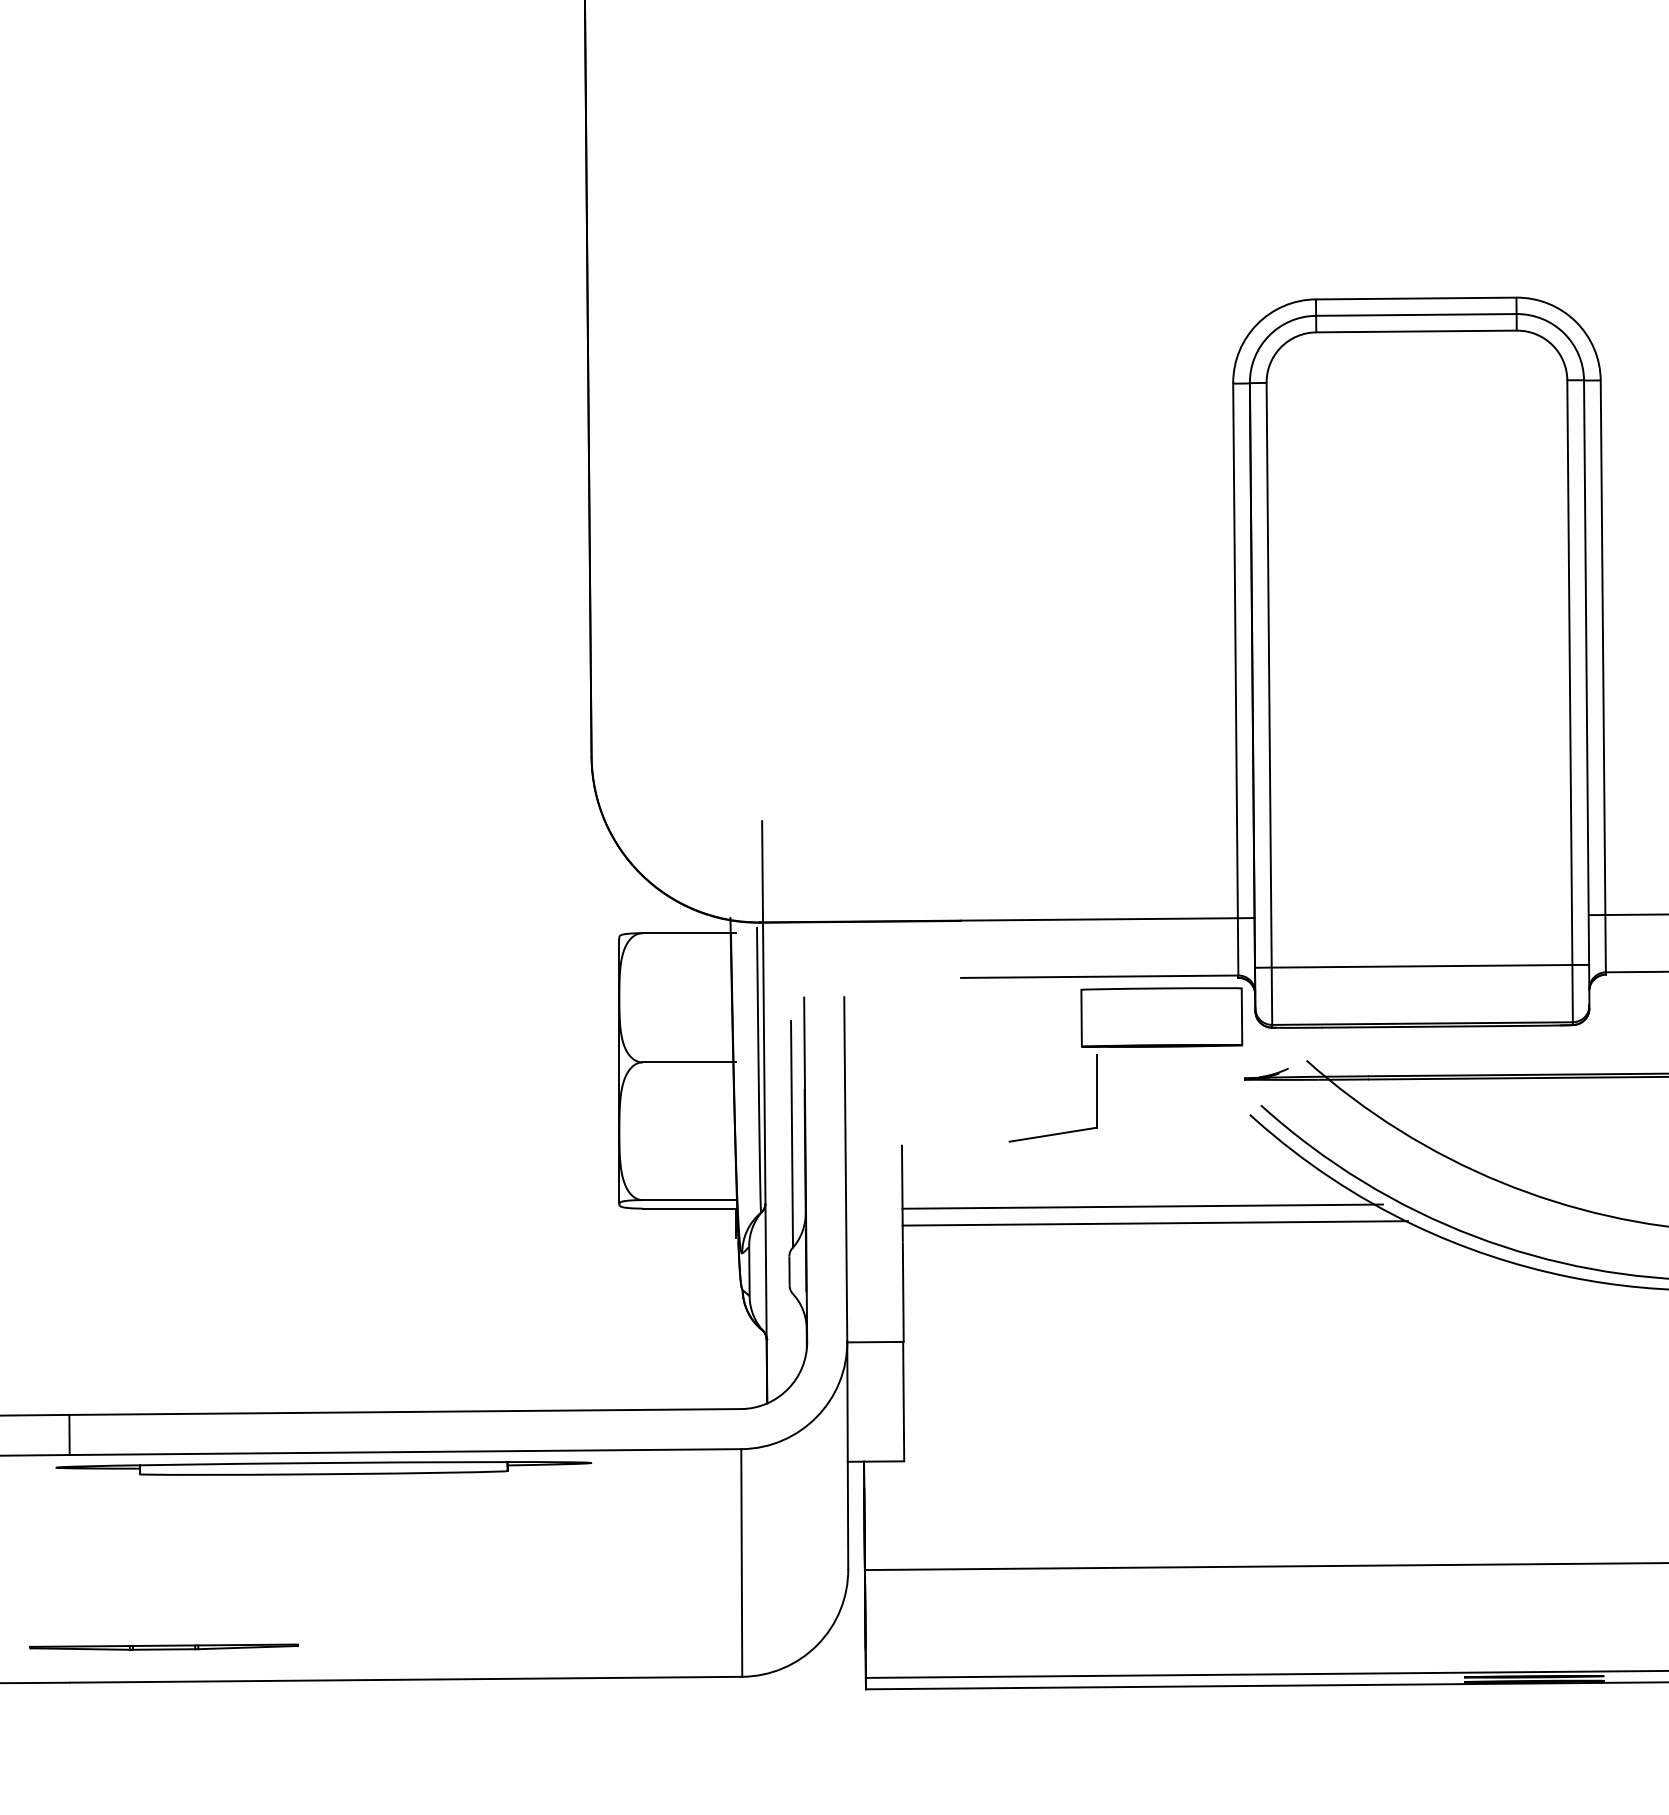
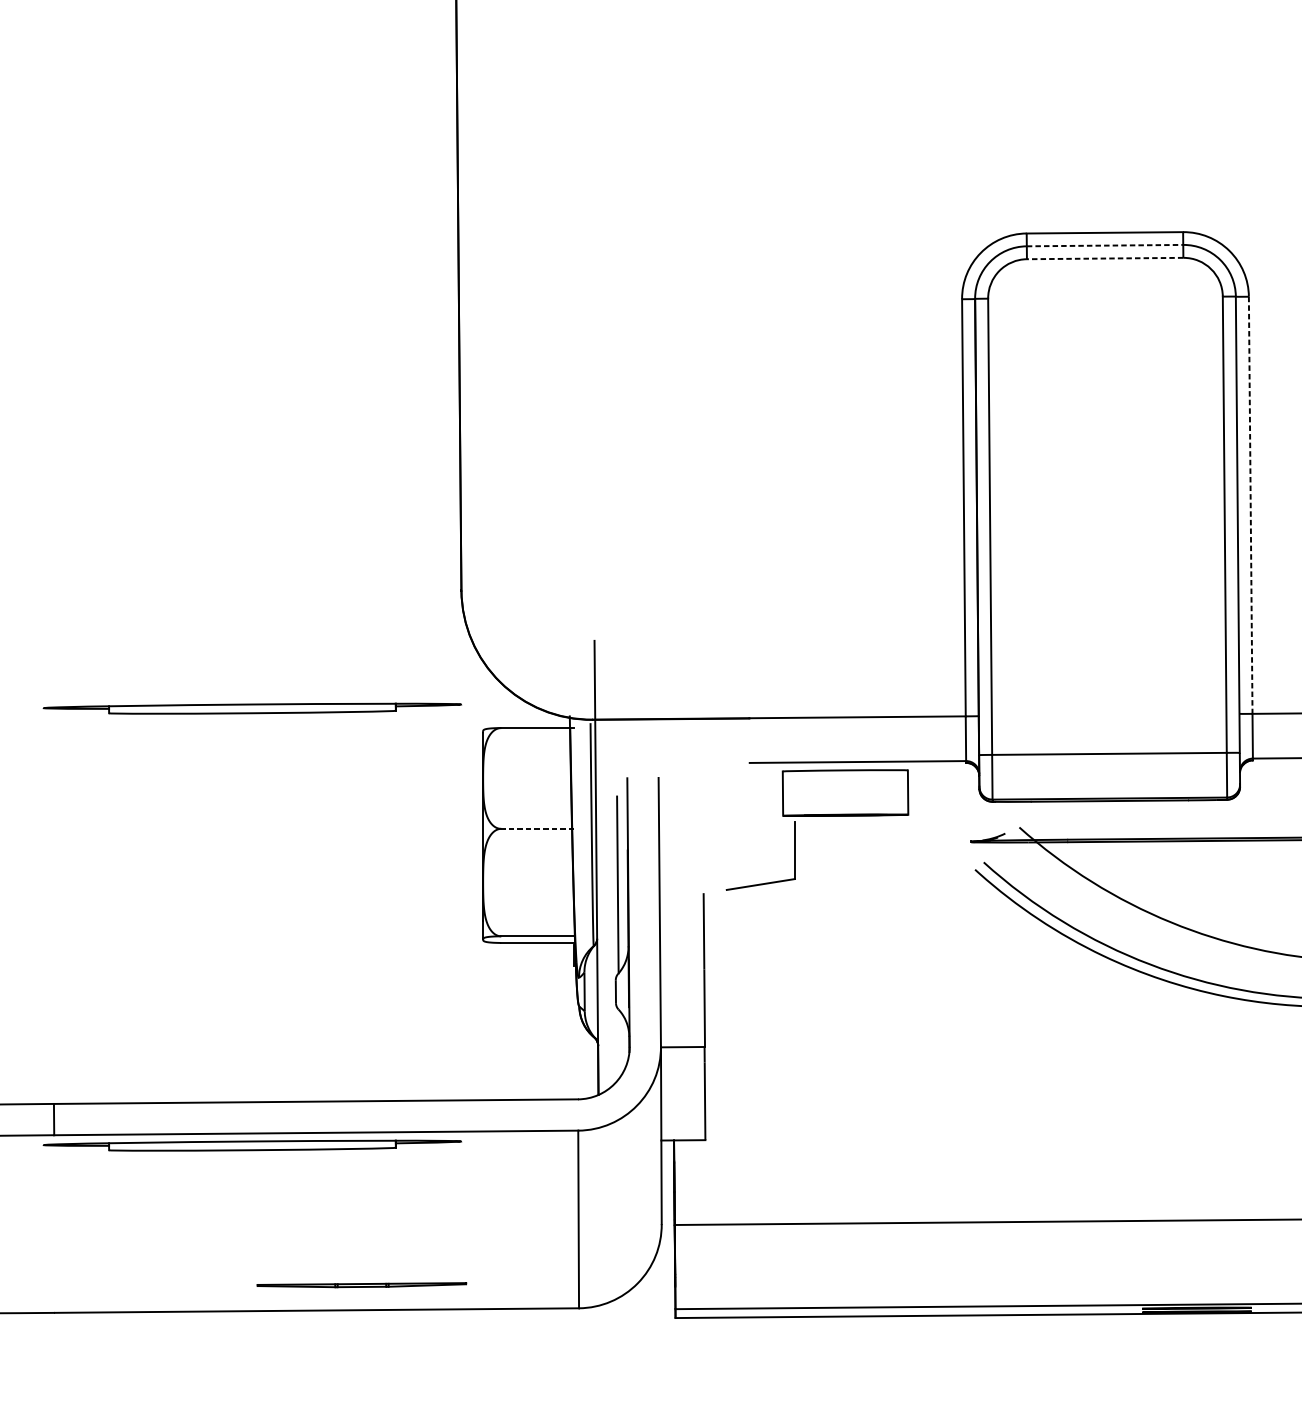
line: (1416, 314) -> (1105, 245), solid -> dashed
line: (1416, 331) -> (1105, 258), solid -> dashed
line: (1603, 648) -> (1251, 505), solid -> dashed
part: (323, 908) -> (252, 708), added
part: (1125, 1047) -> (817, 816), moved
line: (689, 1062) -> (537, 828), solid -> dashed
line: (1142, 1206) -> (891, 941), removed
line: (1155, 1223) -> (901, 954), removed
part: (163, 1646) -> (361, 1284), moved

